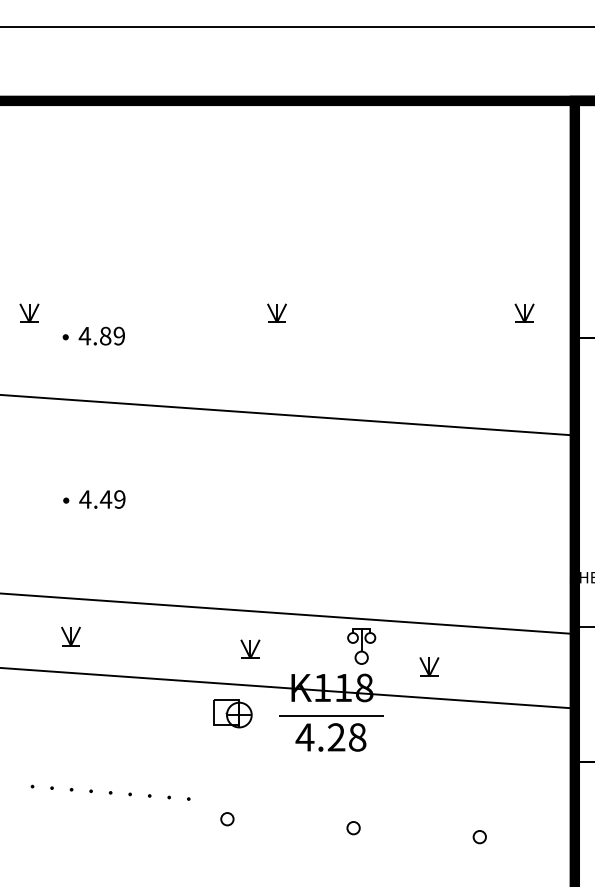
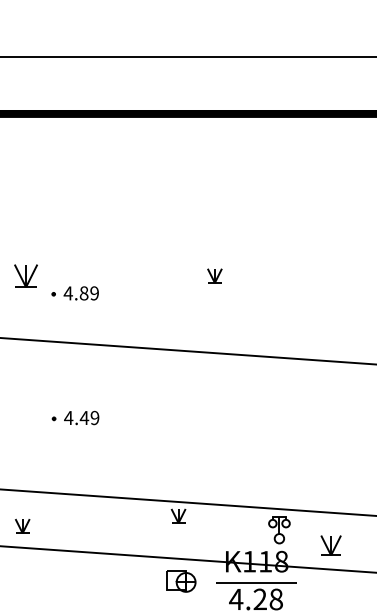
part: (29, 312) -> (26, 275), size x1.6
part: (70, 636) -> (22, 526), moved
part: (250, 648) -> (178, 515), moved
part: (429, 666) -> (331, 545), size x1.4

